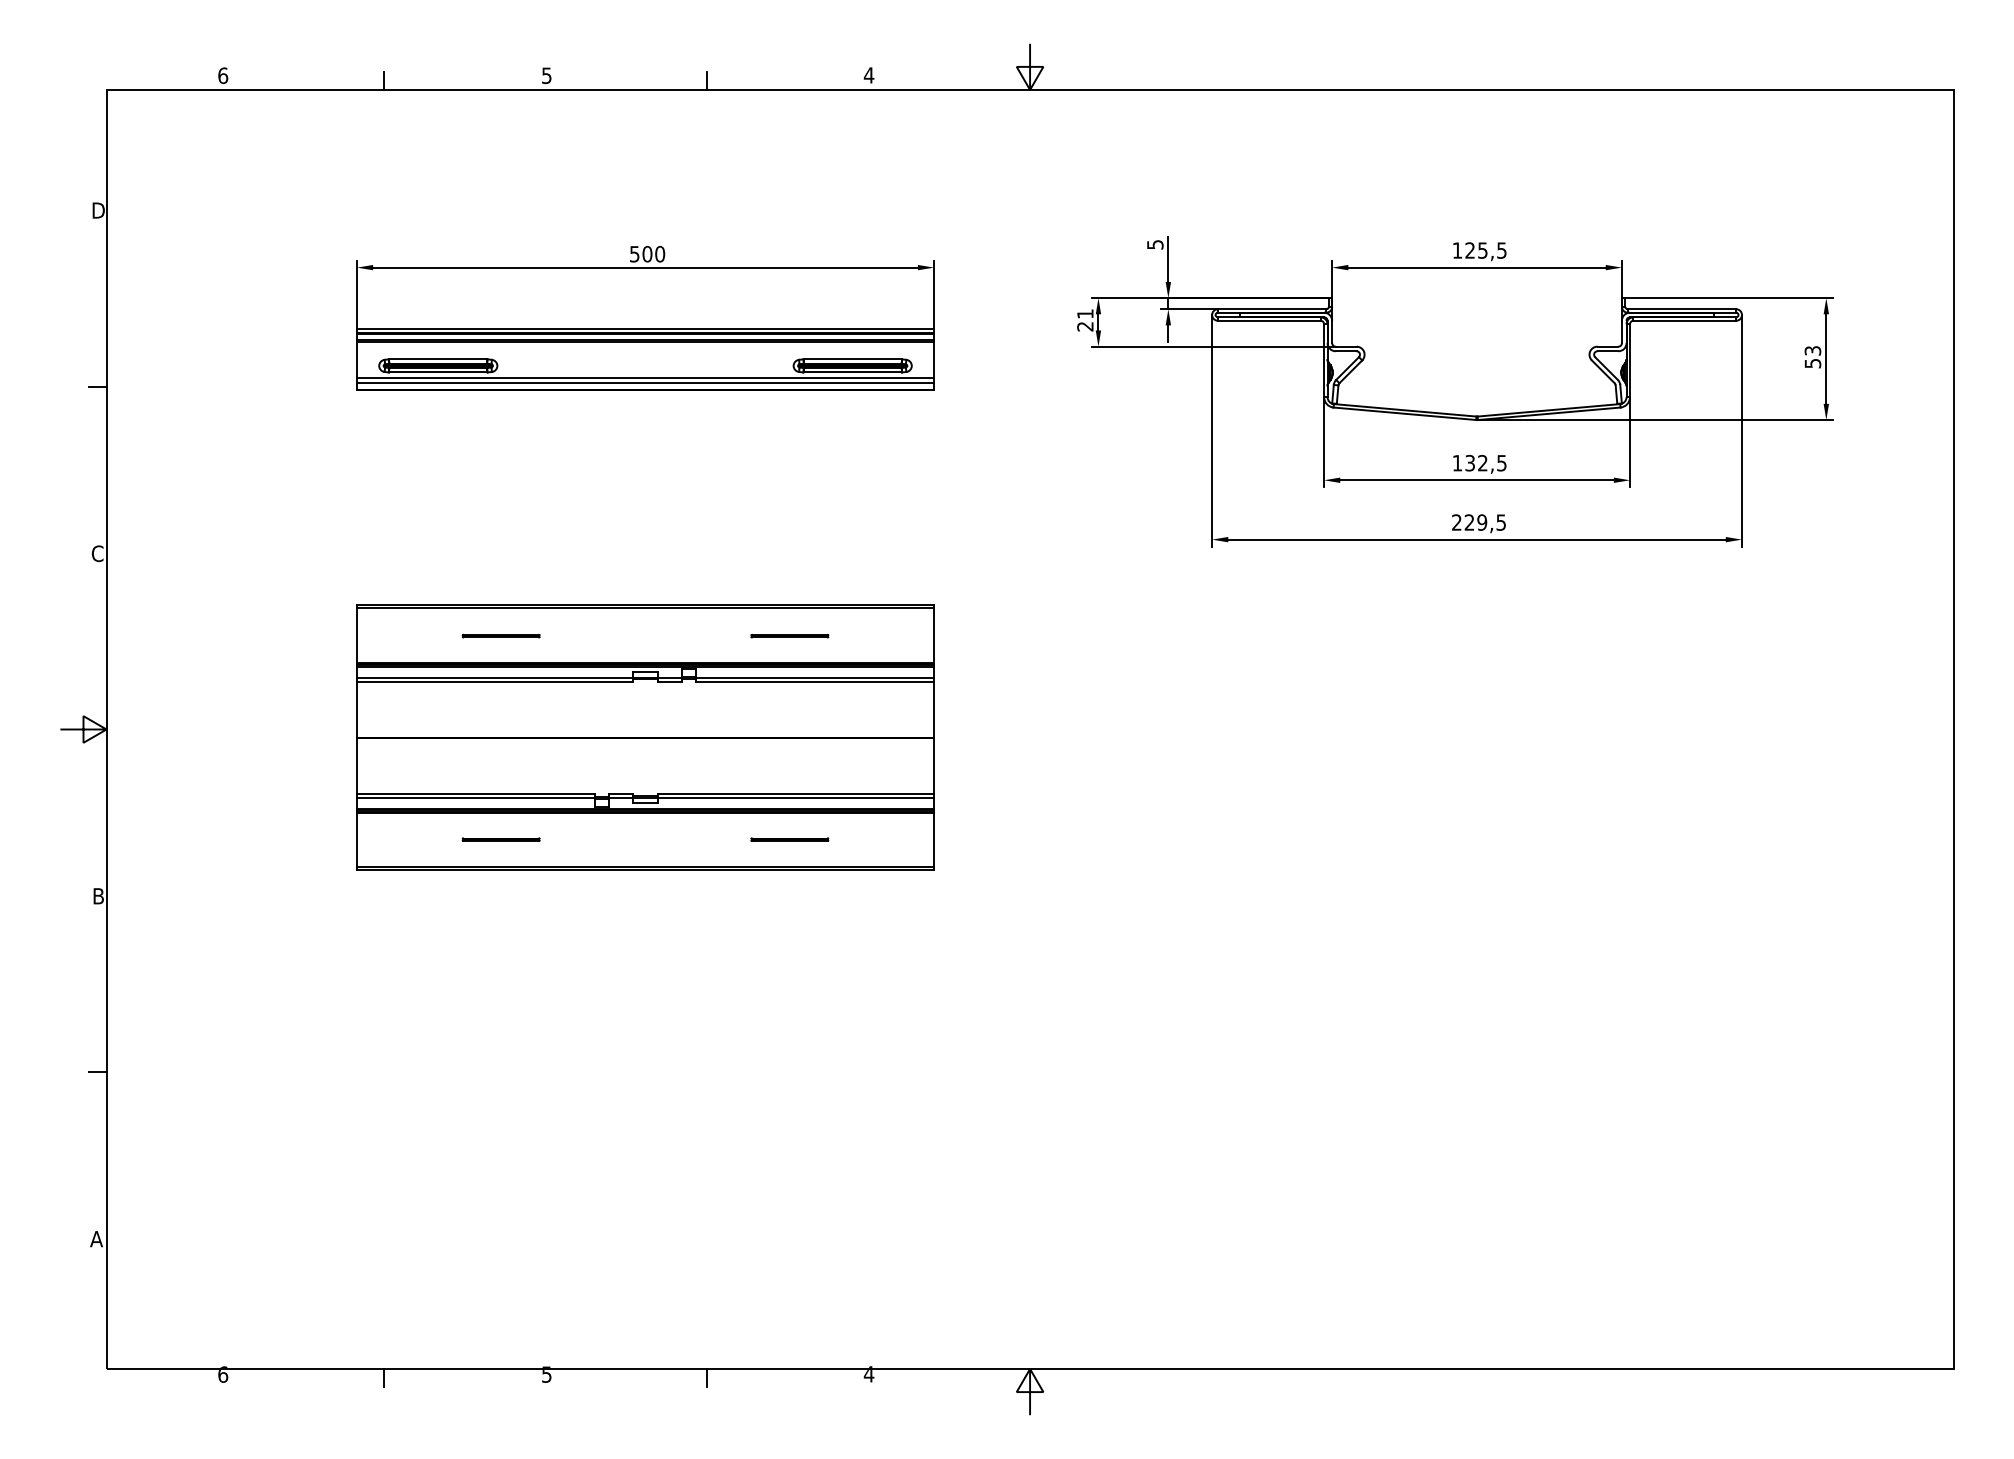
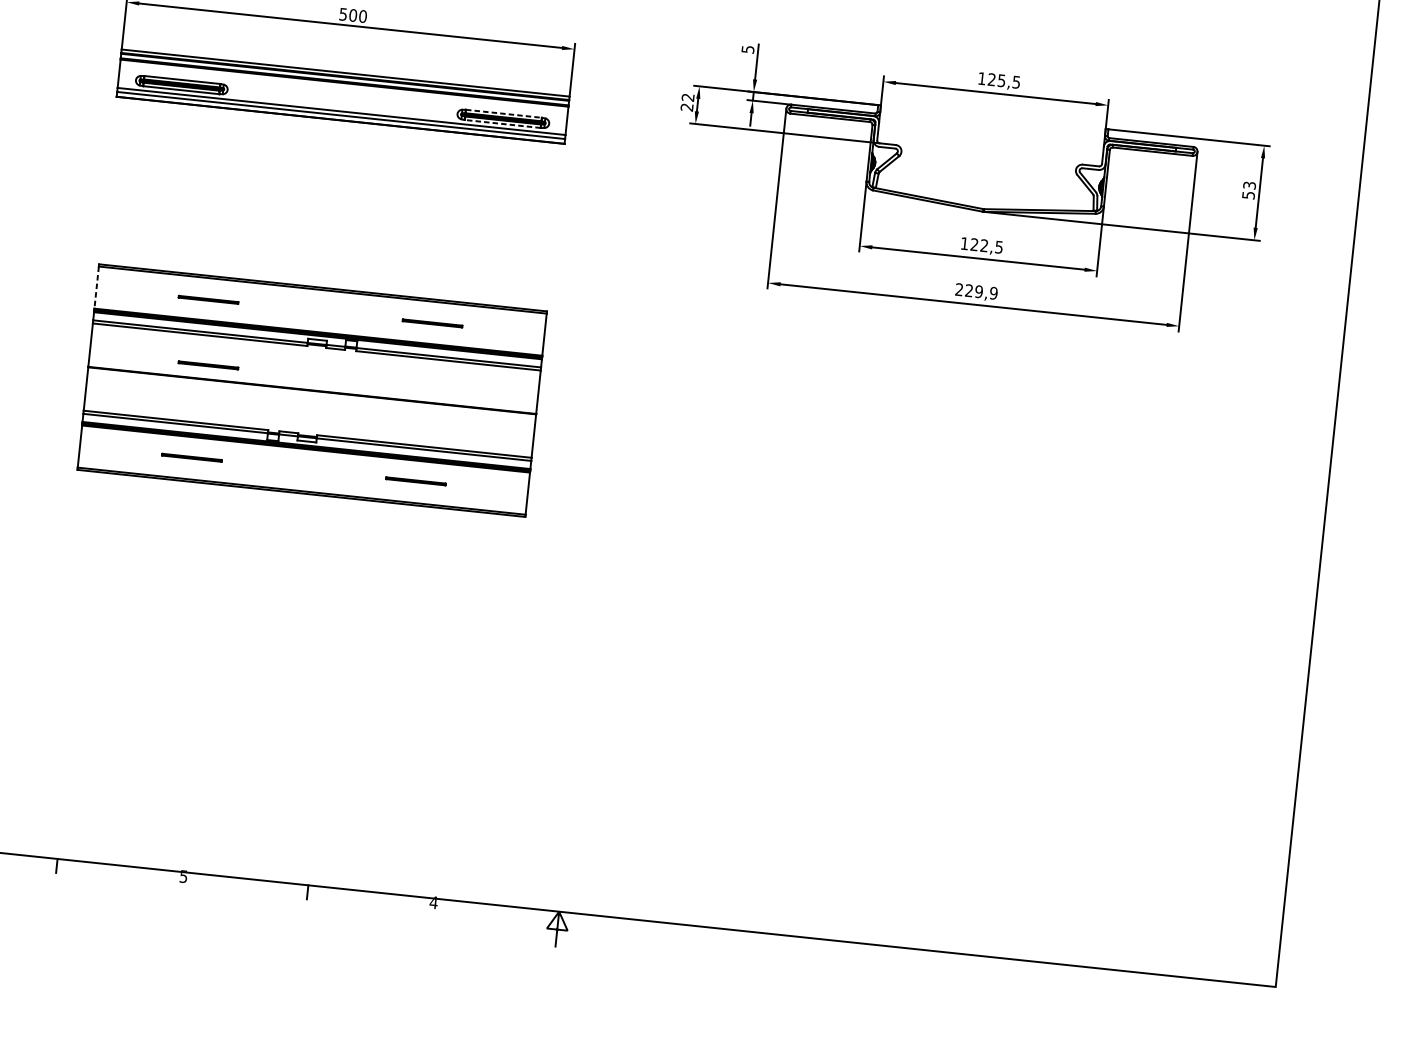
text: (1085, 313) -> (688, 97), 21 -> 22
line: (852, 359) -> (503, 113), solid -> dashed
line: (852, 372) -> (502, 123), solid -> dashed
text: (1469, 463) -> (973, 244), 132,5 -> 122,5
text: (1501, 522) -> (993, 293), 229,5 -> 229,9
line: (356, 635) -> (96, 287), solid -> dashed
line: (509, 719) -> (208, 365), added

